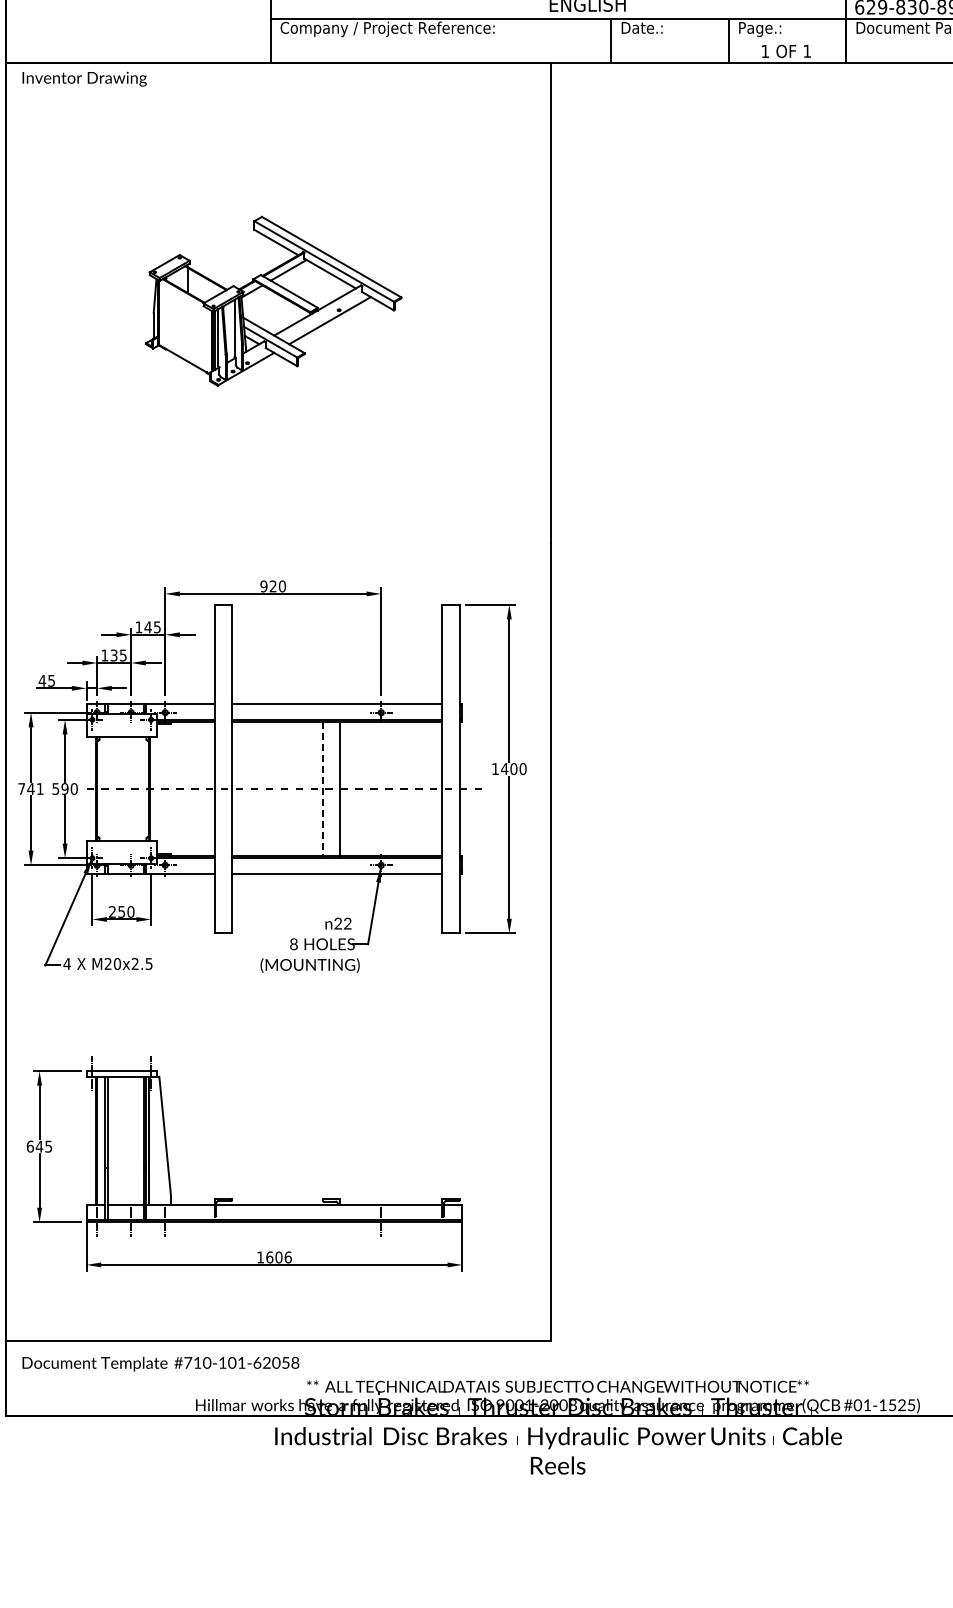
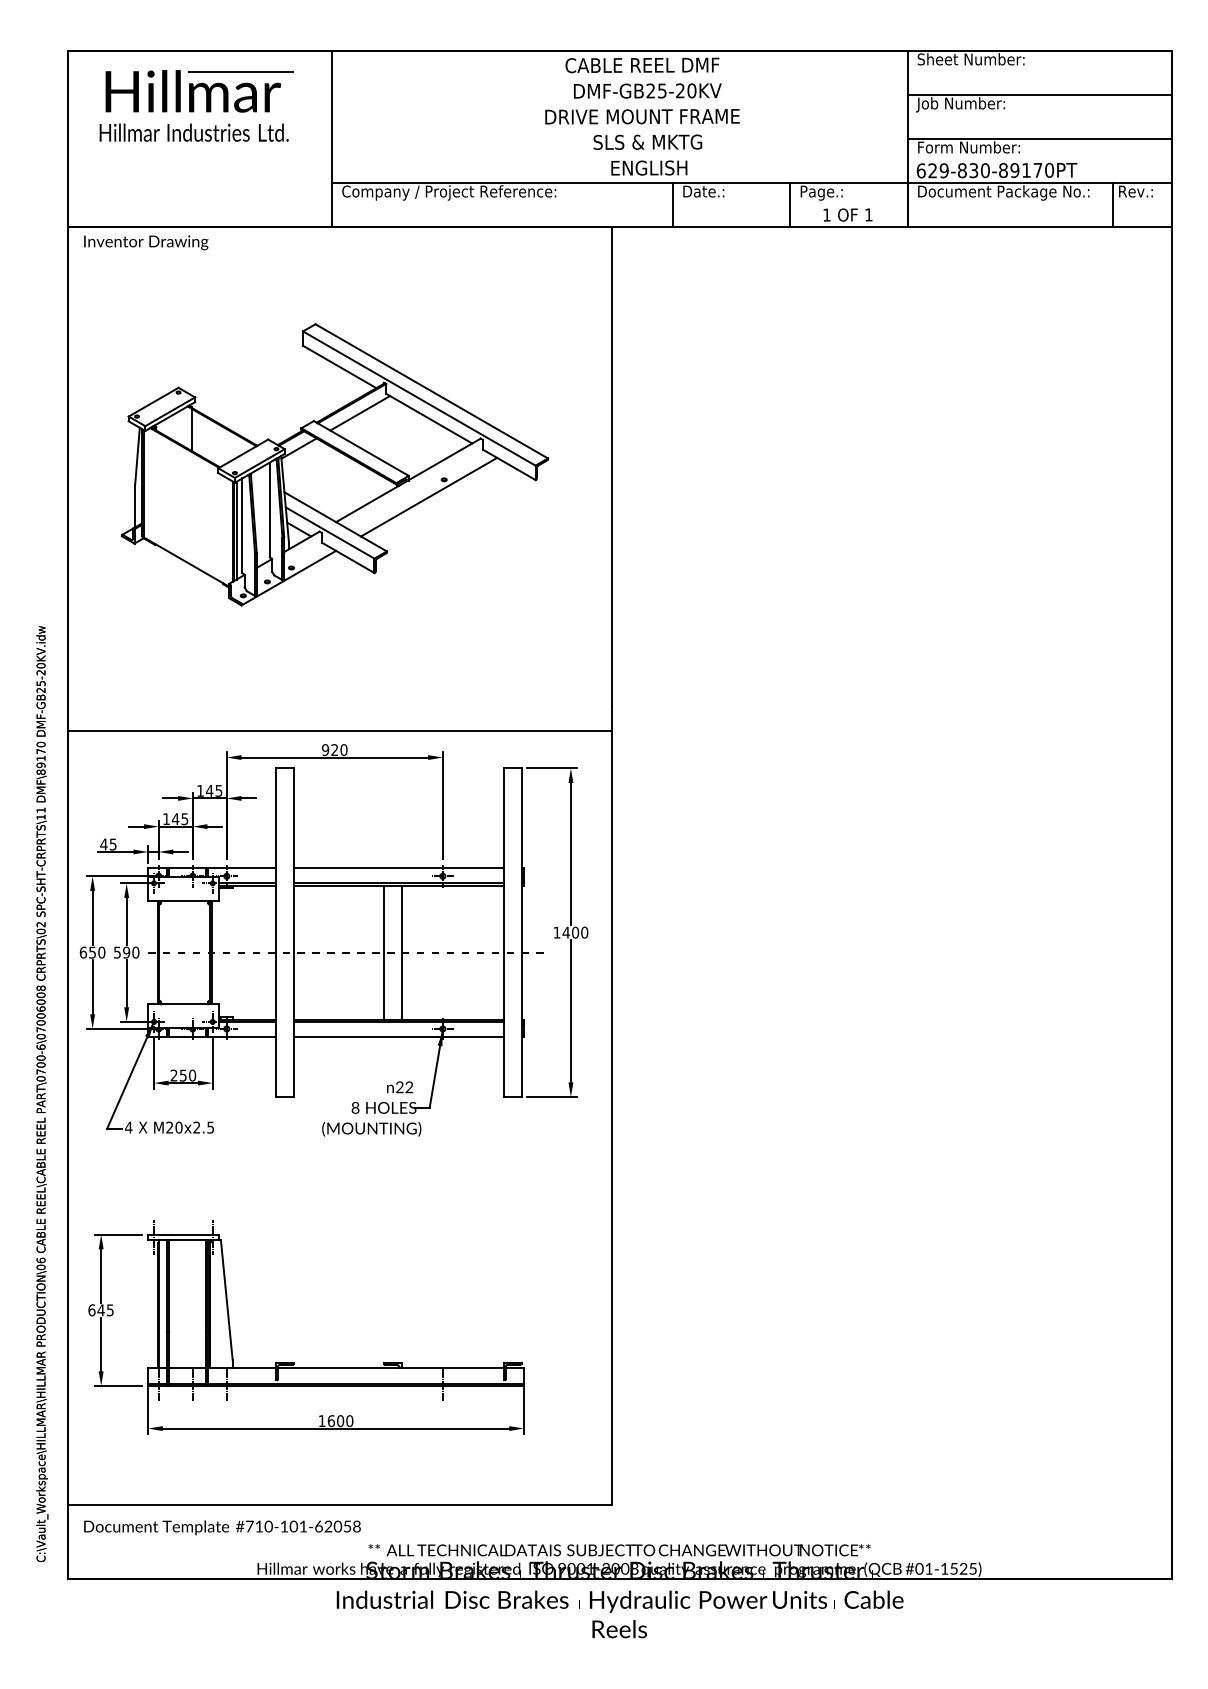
part: (273, 300) -> (335, 464), size x1.67
line: (277, 566) -> (339, 730), added
text: (113, 655) -> (175, 819), 135 -> 145
text: (30, 788) -> (92, 952), 741 -> 650
line: (322, 789) -> (384, 953), dashed -> solid
text: (287, 1256) -> (349, 1420), 1606 -> 1600

